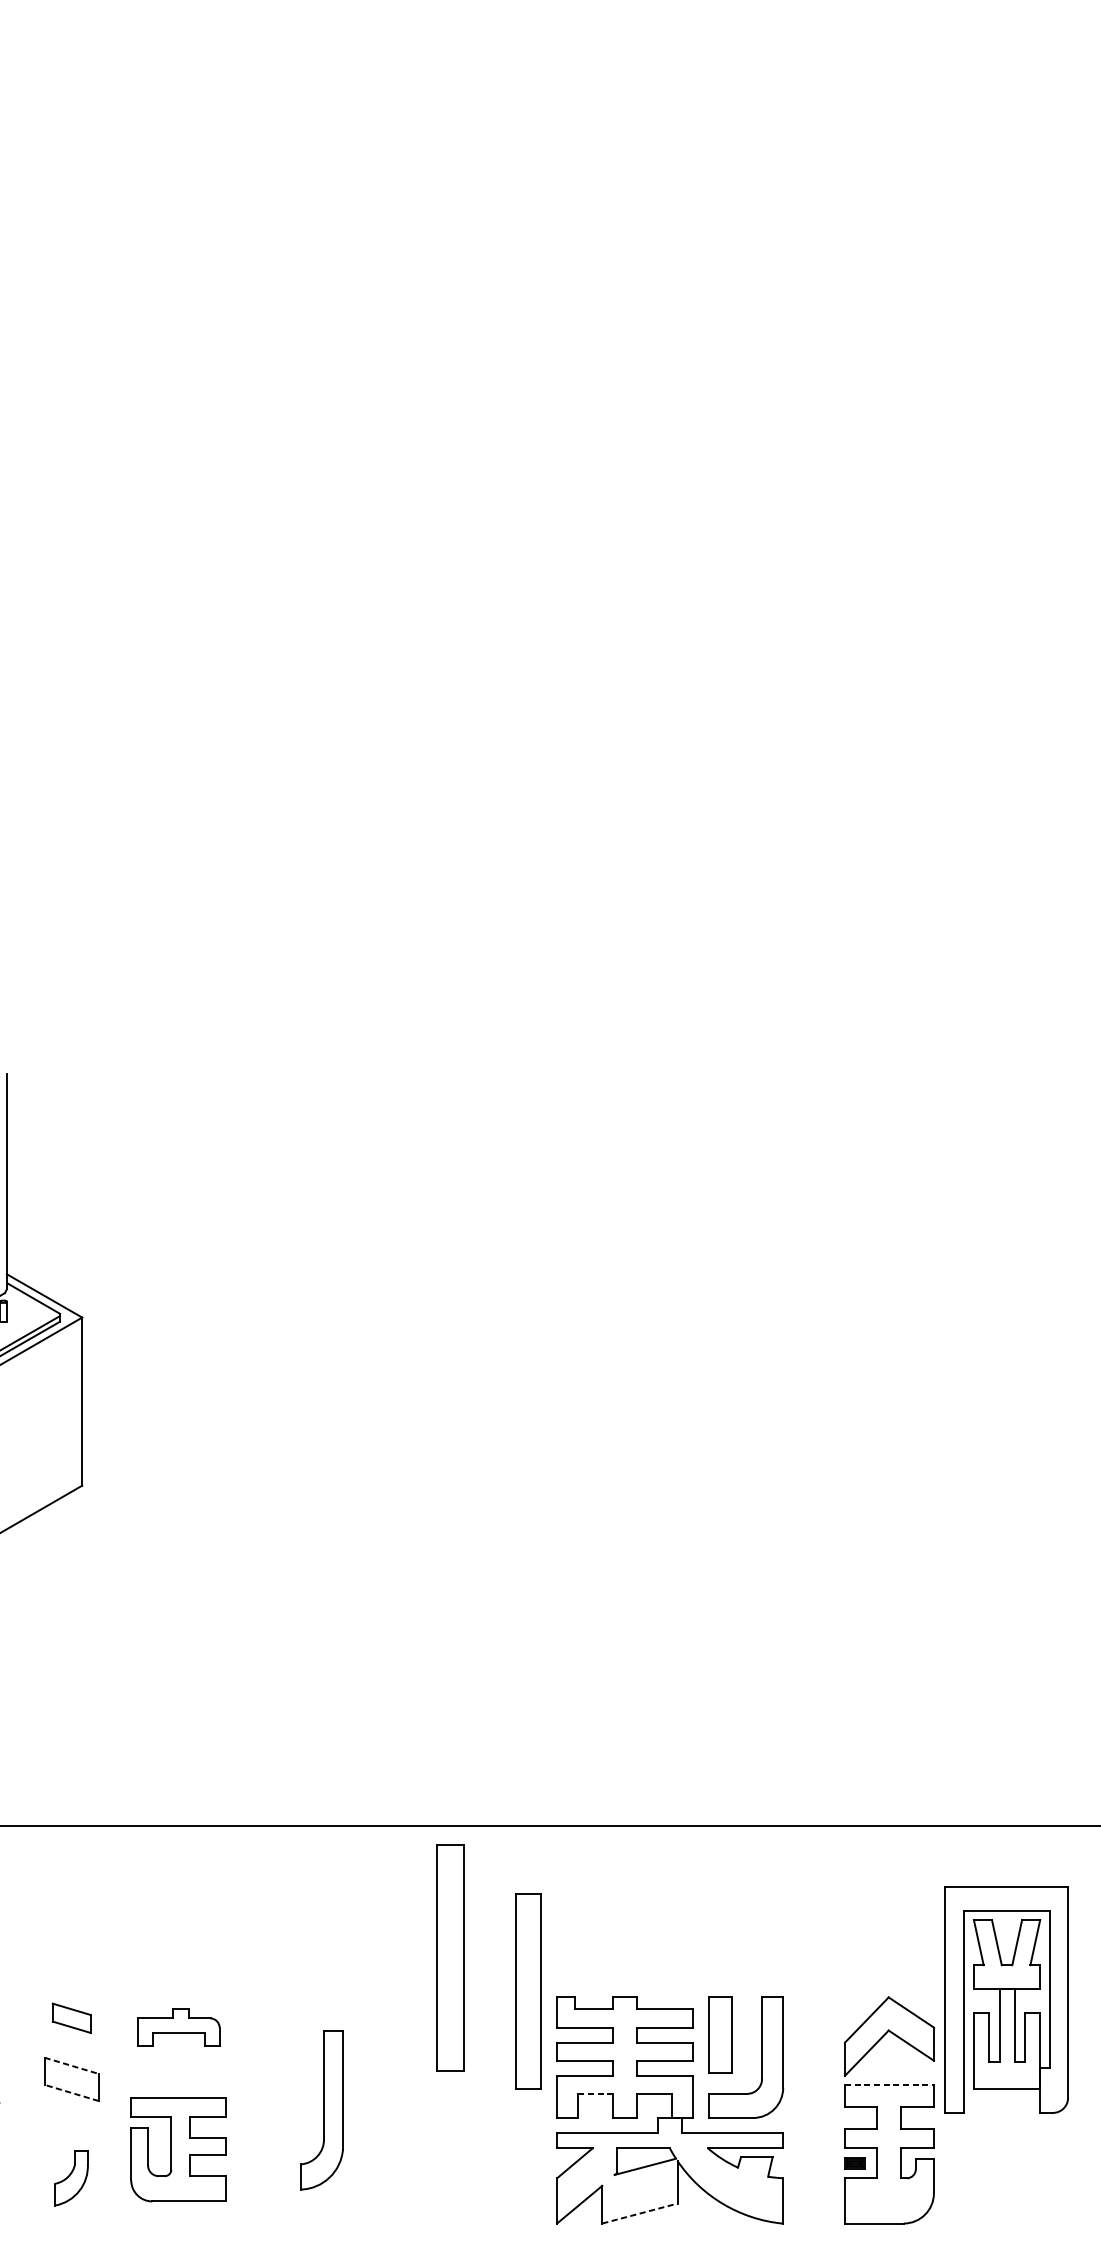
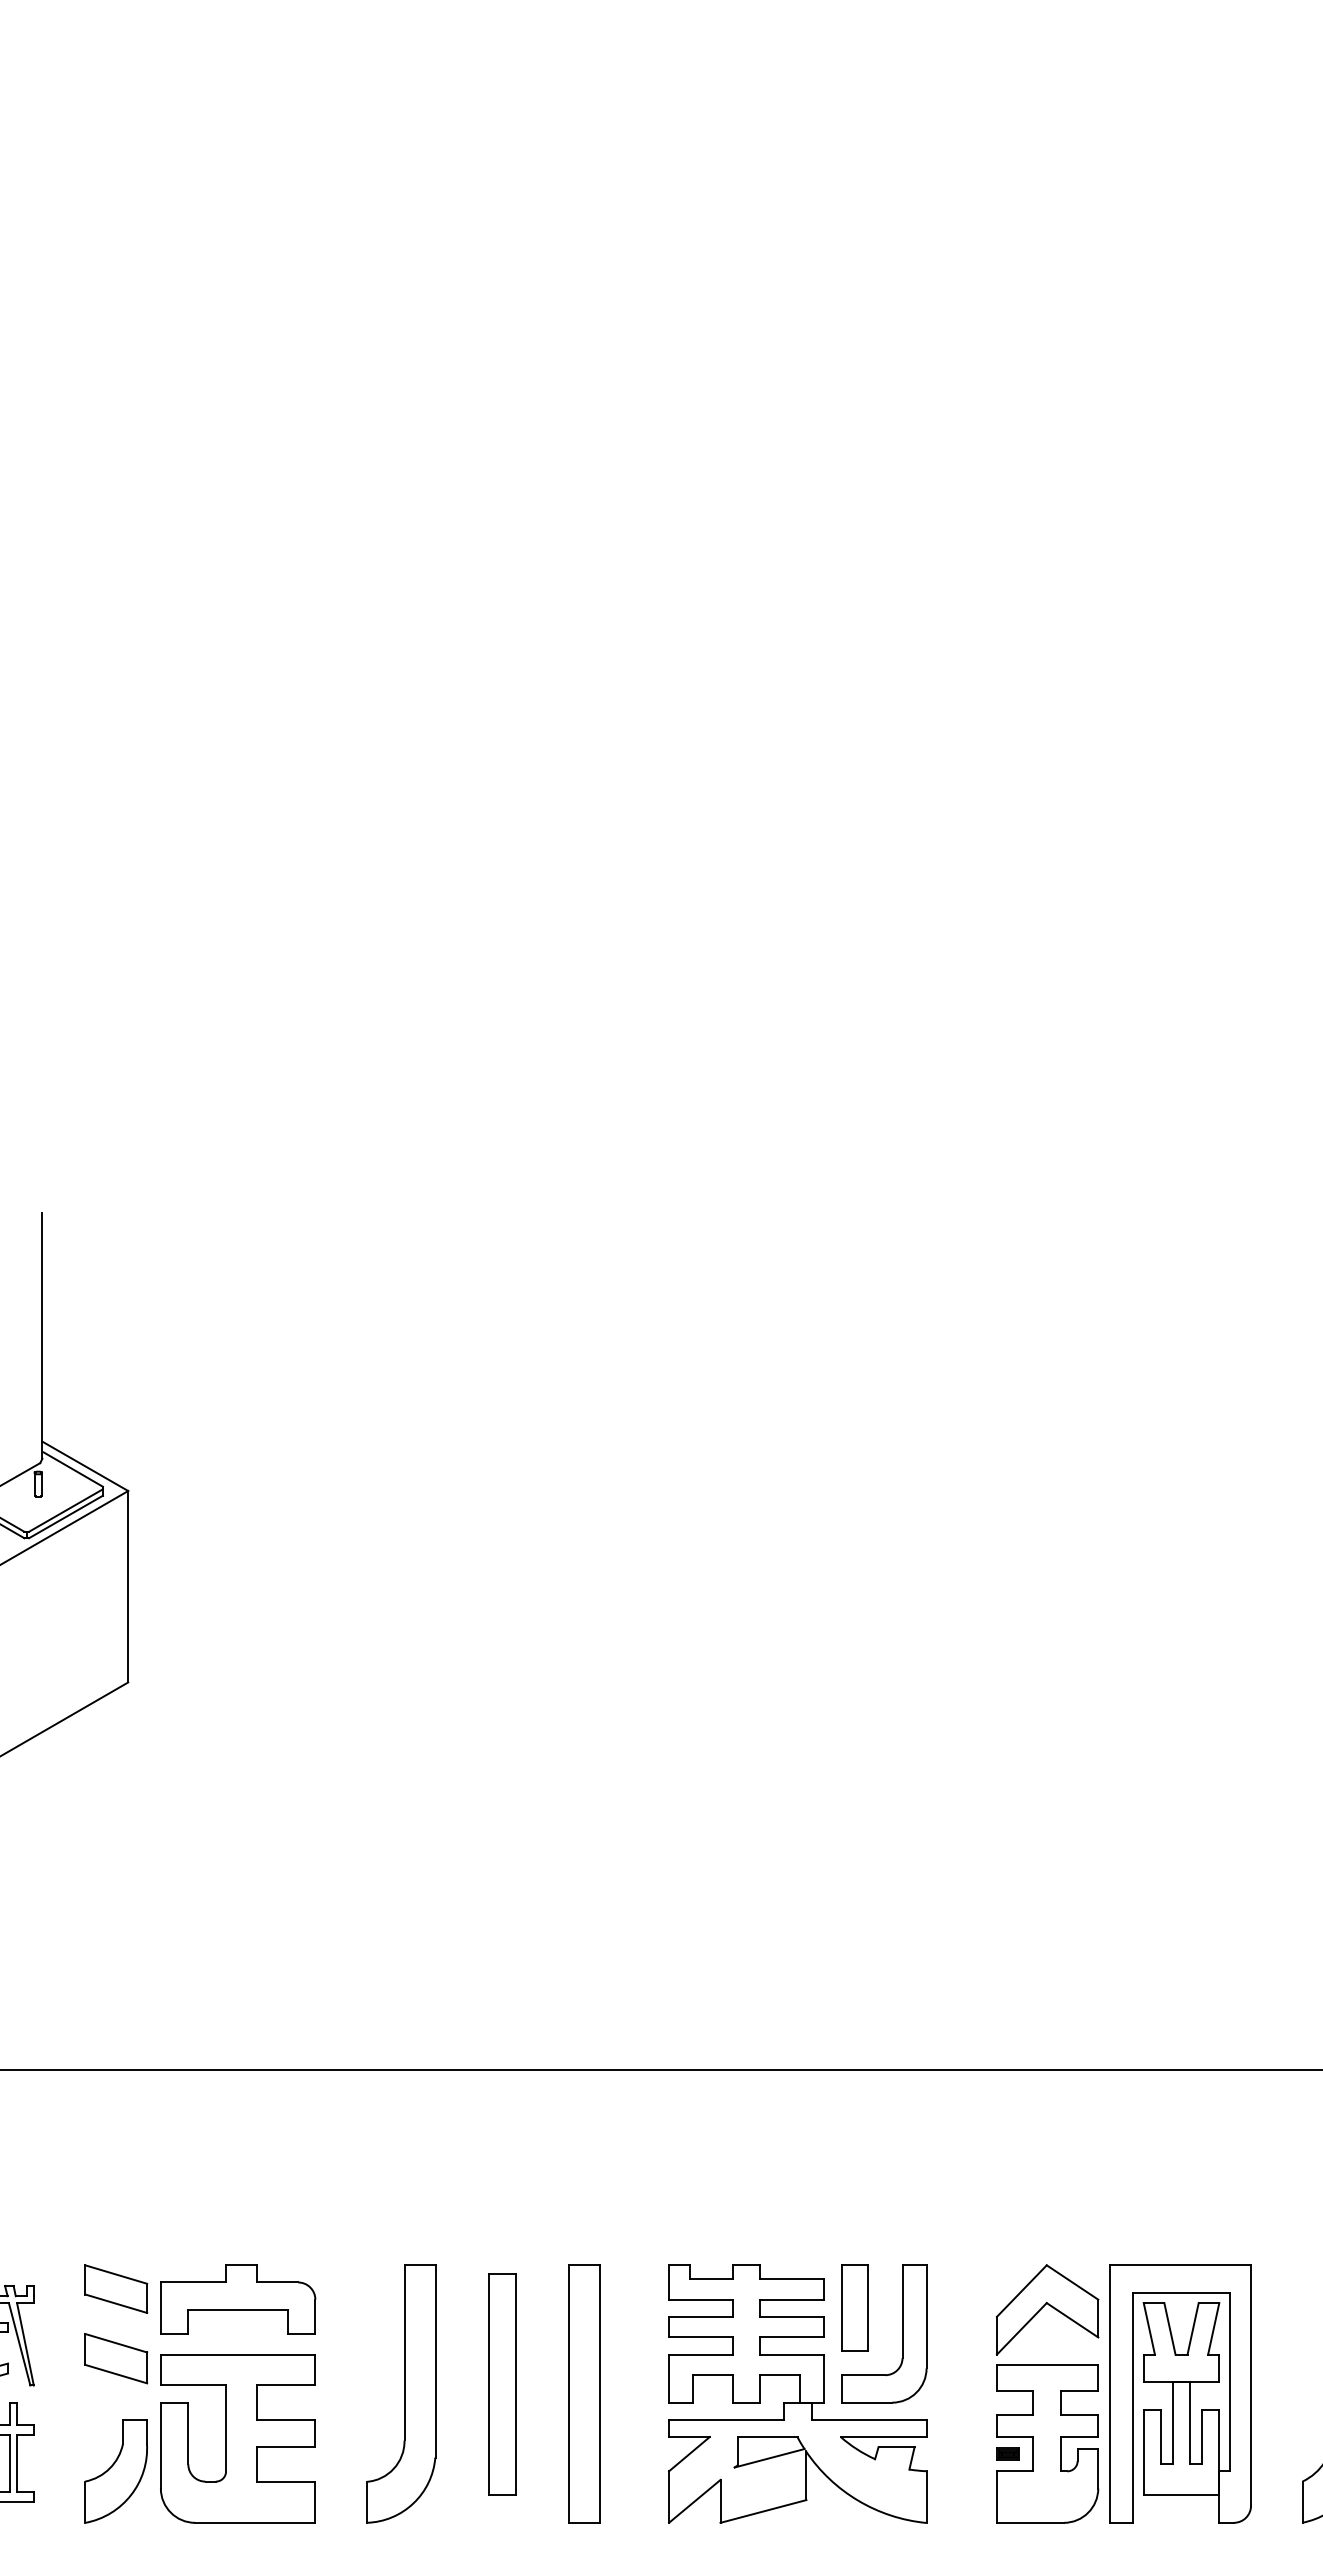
part: (450, 1957) -> (584, 2393), moved
part: (528, 1991) -> (502, 2384), moved
part: (1006, 1999) -> (1180, 2393), moved
part: (71, 2017) -> (116, 2288), size x1.43
part: (179, 2027) -> (238, 2299), size x1.67
line: (71, 2066) -> (116, 2343), dashed -> solid
line: (889, 2084) -> (1047, 2364), dashed -> solid
line: (71, 2092) -> (115, 2373), dashed -> solid
line: (595, 2094) -> (712, 2375), dashed -> solid
part: (322, 2109) -> (401, 2393), size x1.43
part: (178, 2149) -> (237, 2438), size x1.43
part: (71, 2178) -> (115, 2471), size x1.67
line: (640, 2213) -> (763, 2511), dashed -> solid

